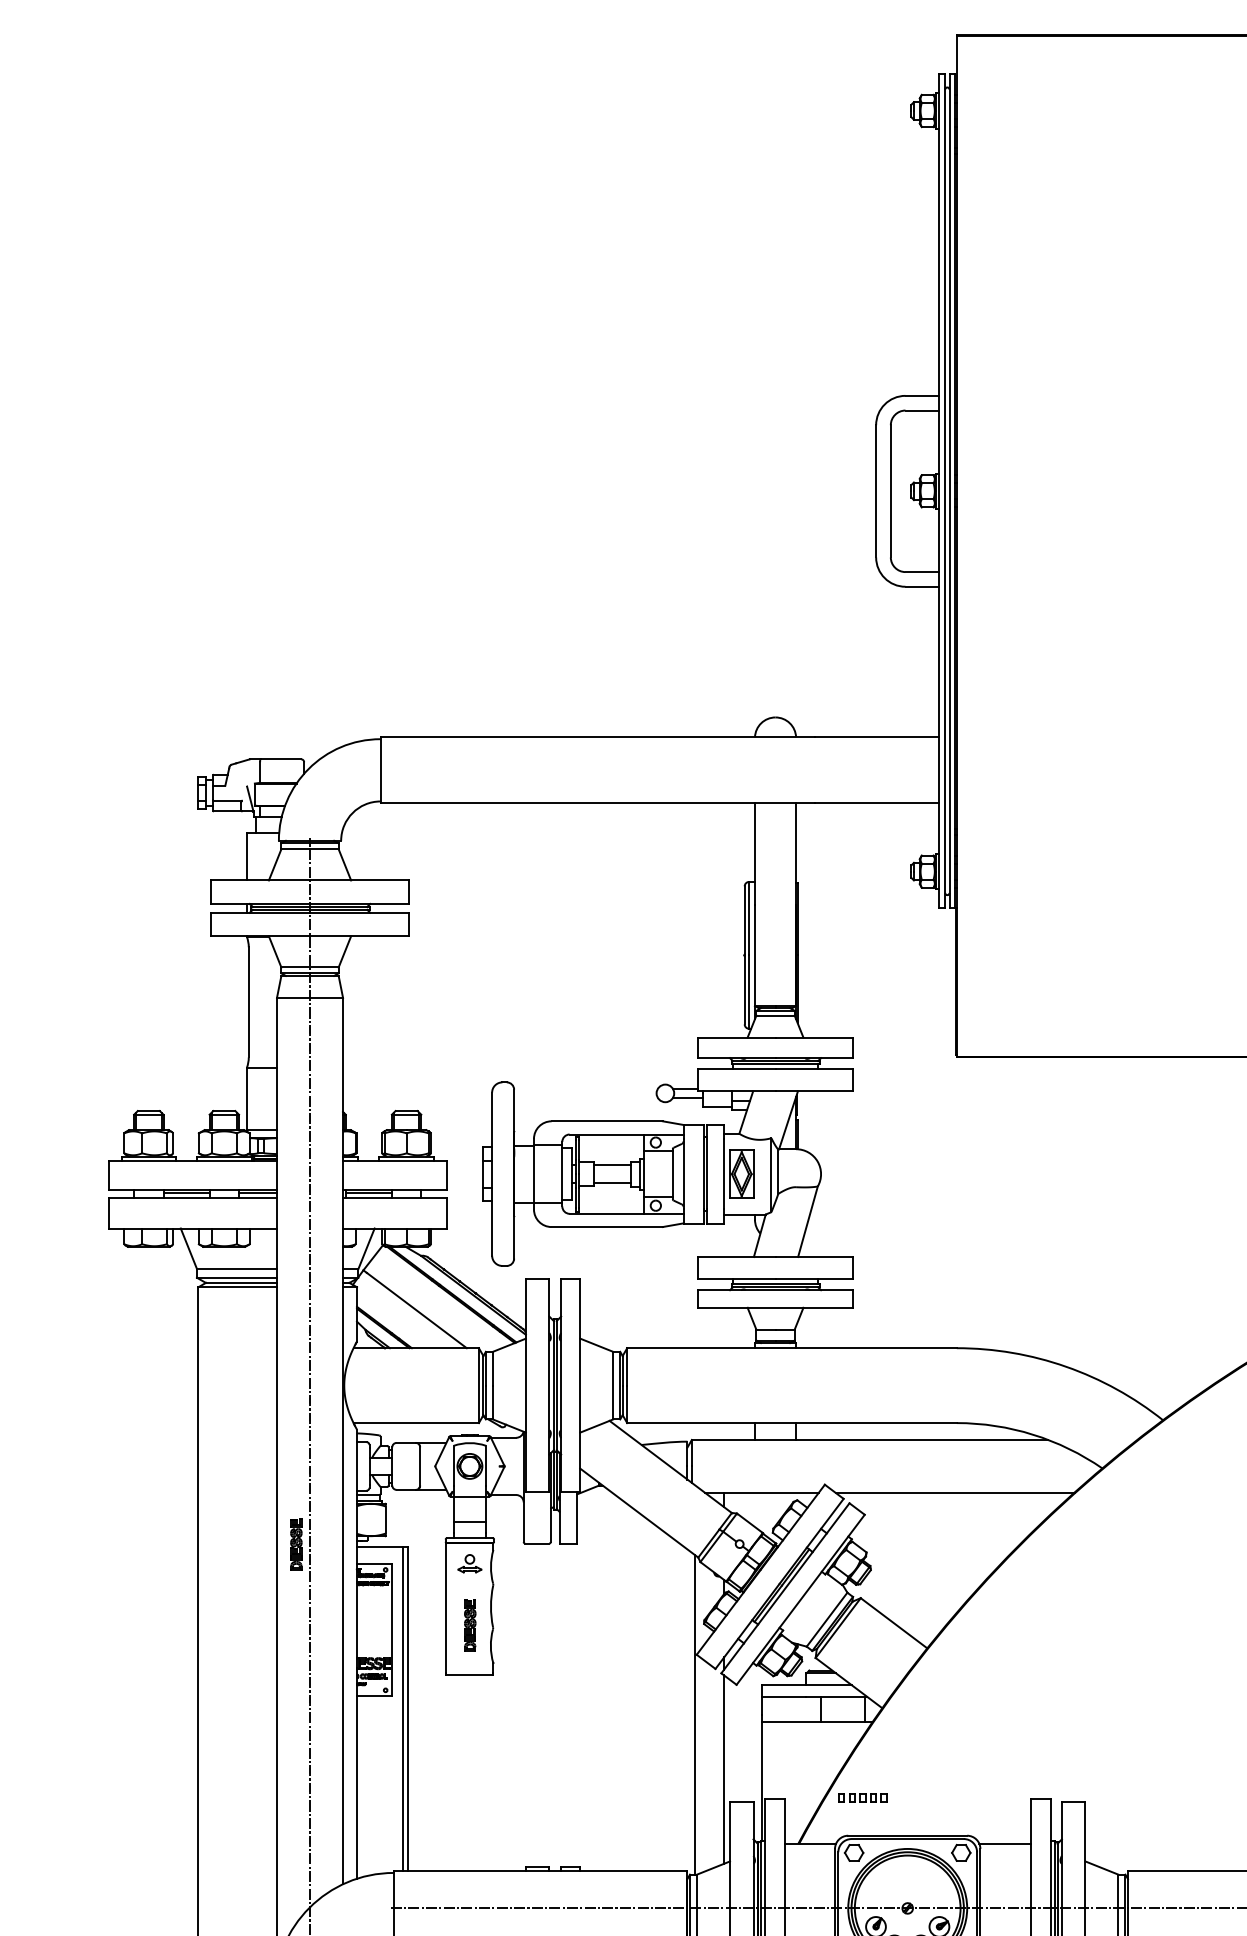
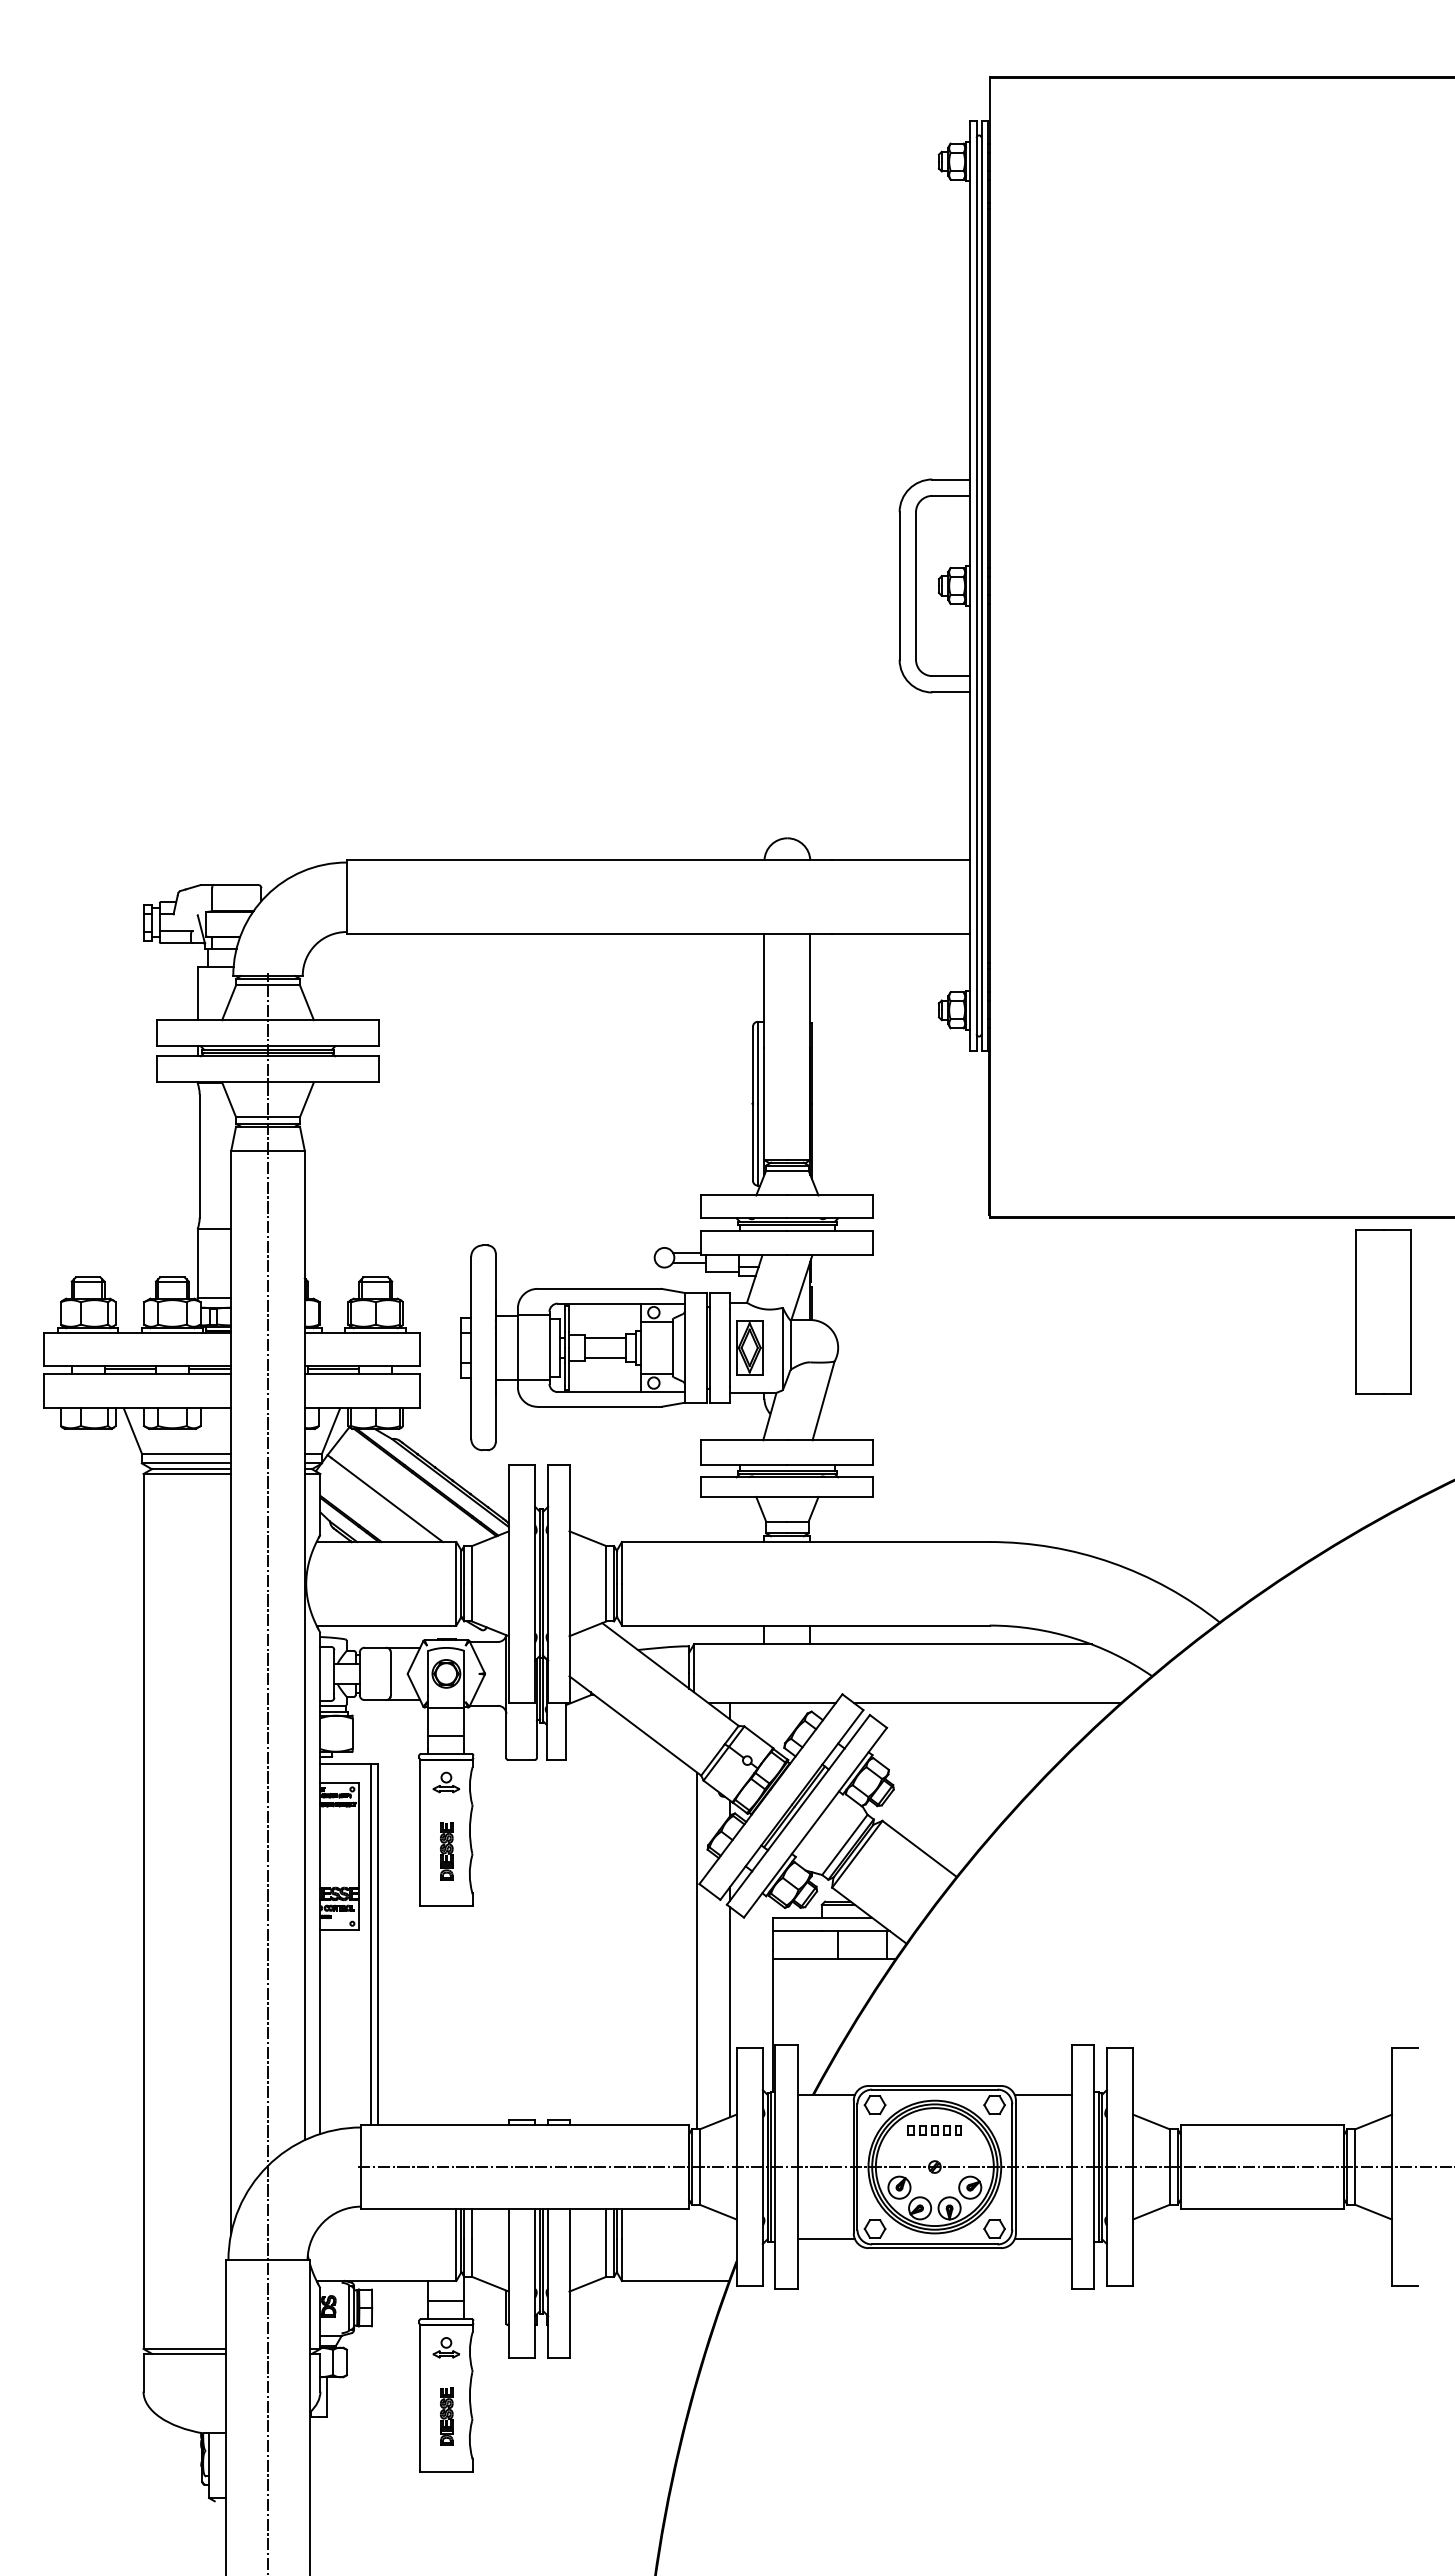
part: (296, 1544) -> (252, 1761), removed
part: (862, 1798) -> (934, 2130), moved

